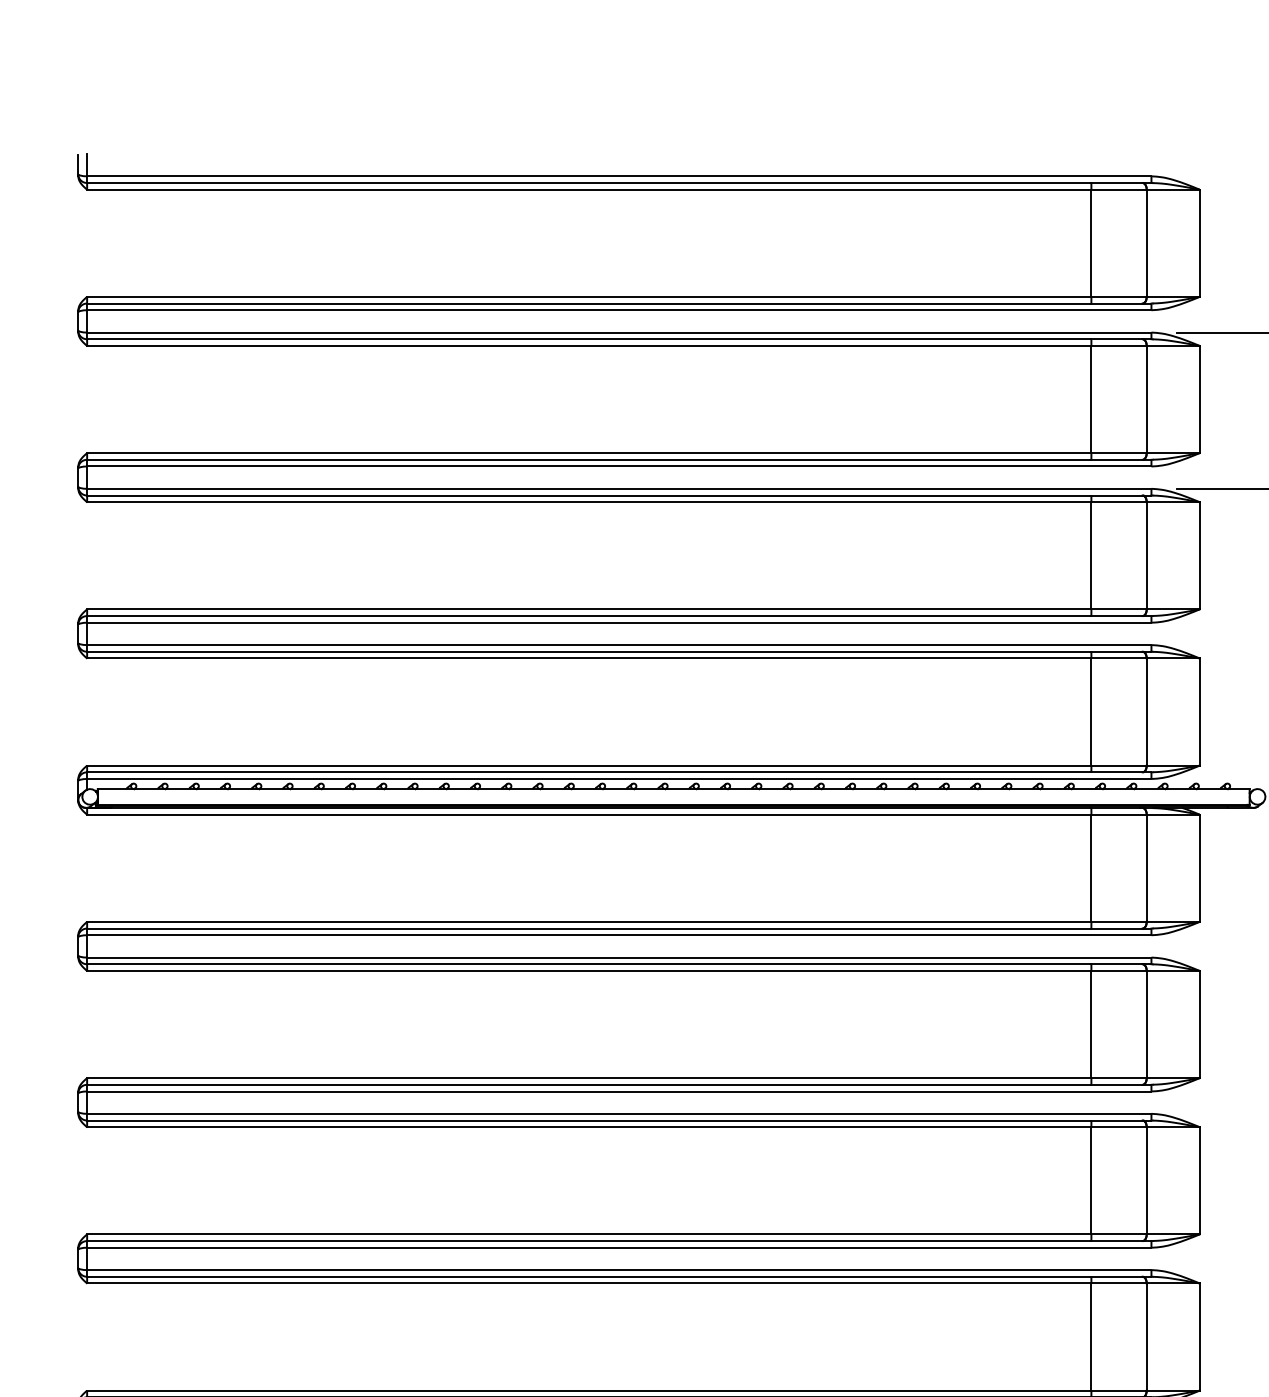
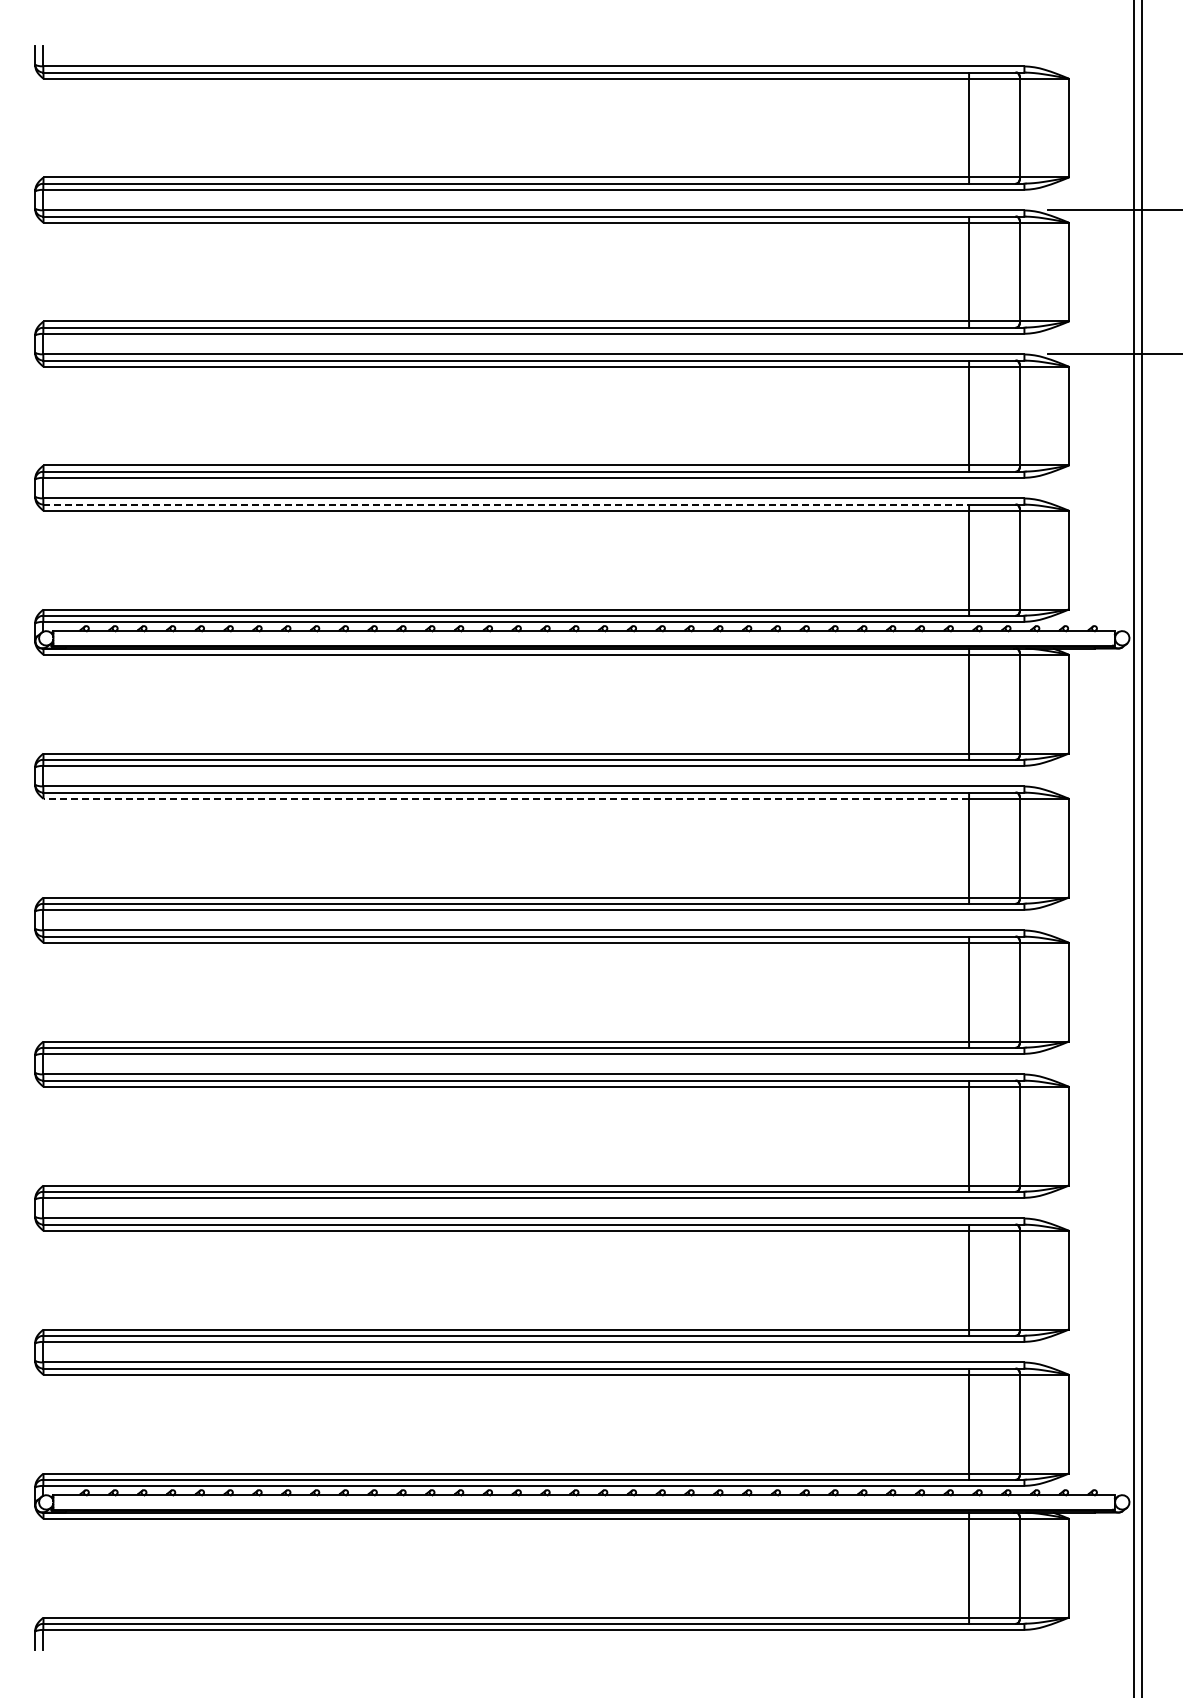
line: (589, 651) -> (506, 504), solid -> dashed
line: (589, 970) -> (506, 798), solid -> dashed

